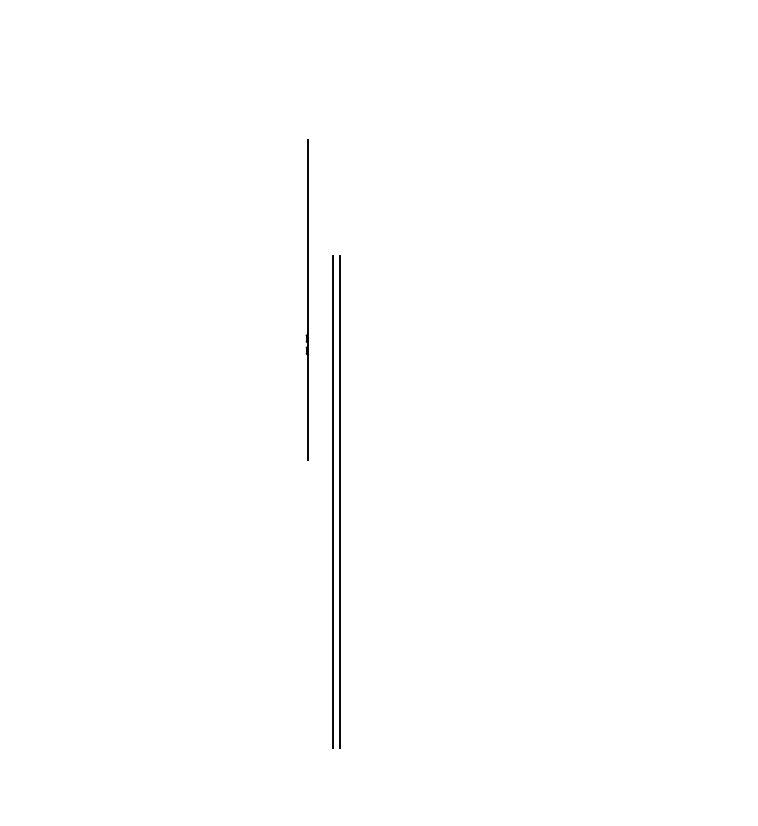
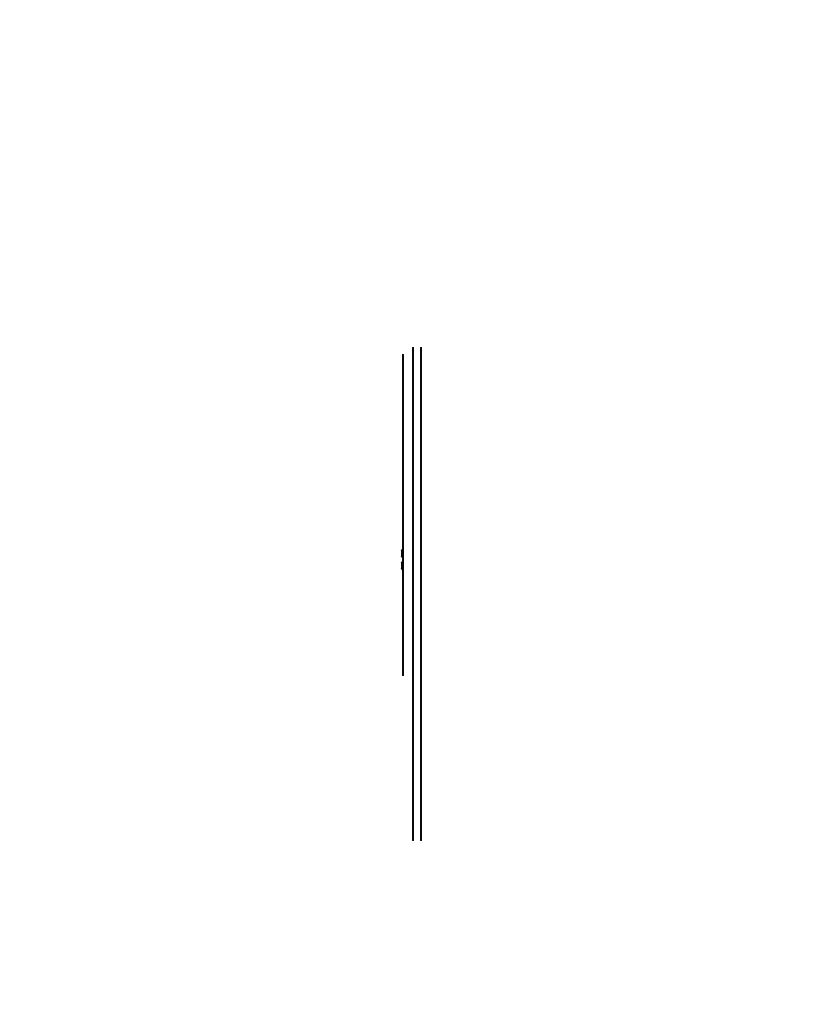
part: (336, 501) -> (416, 593), moved

